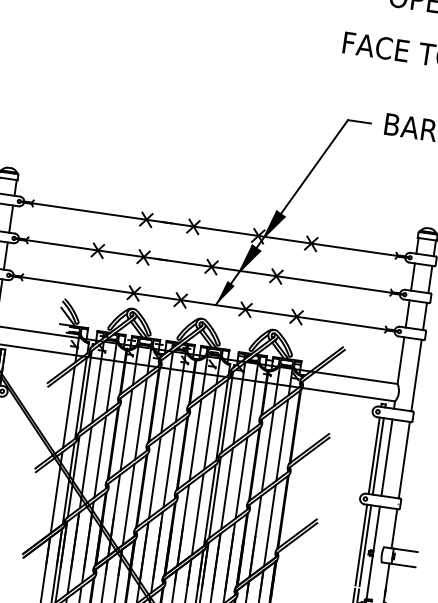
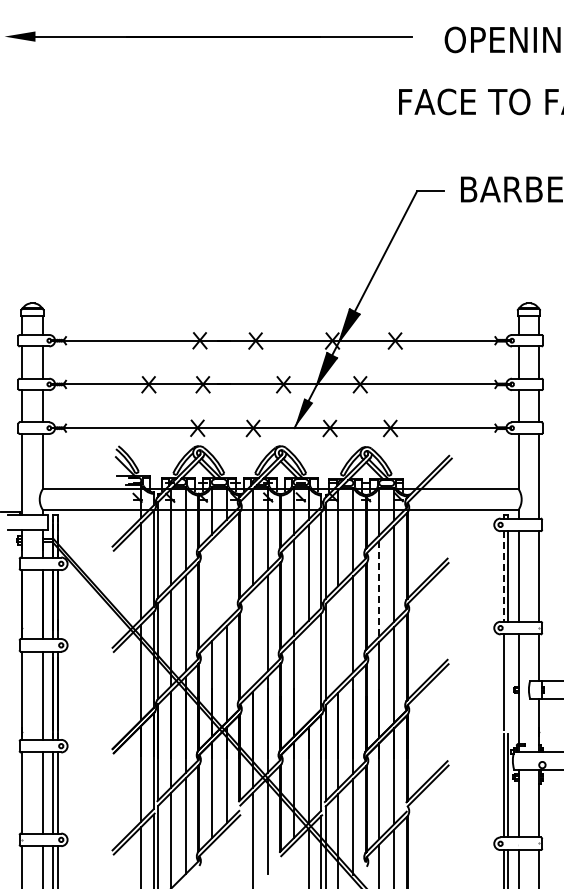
line: (140, 418) -> (226, 572), removed
line: (126, 429) -> (211, 587), removed
line: (267, 450) -> (379, 588), solid -> dashed
line: (374, 455) -> (503, 576), solid -> dashed
line: (154, 477) -> (252, 638), removed
line: (227, 488) -> (338, 639), removed
line: (197, 514) -> (308, 674), removed
line: (365, 545) -> (508, 682), removed

